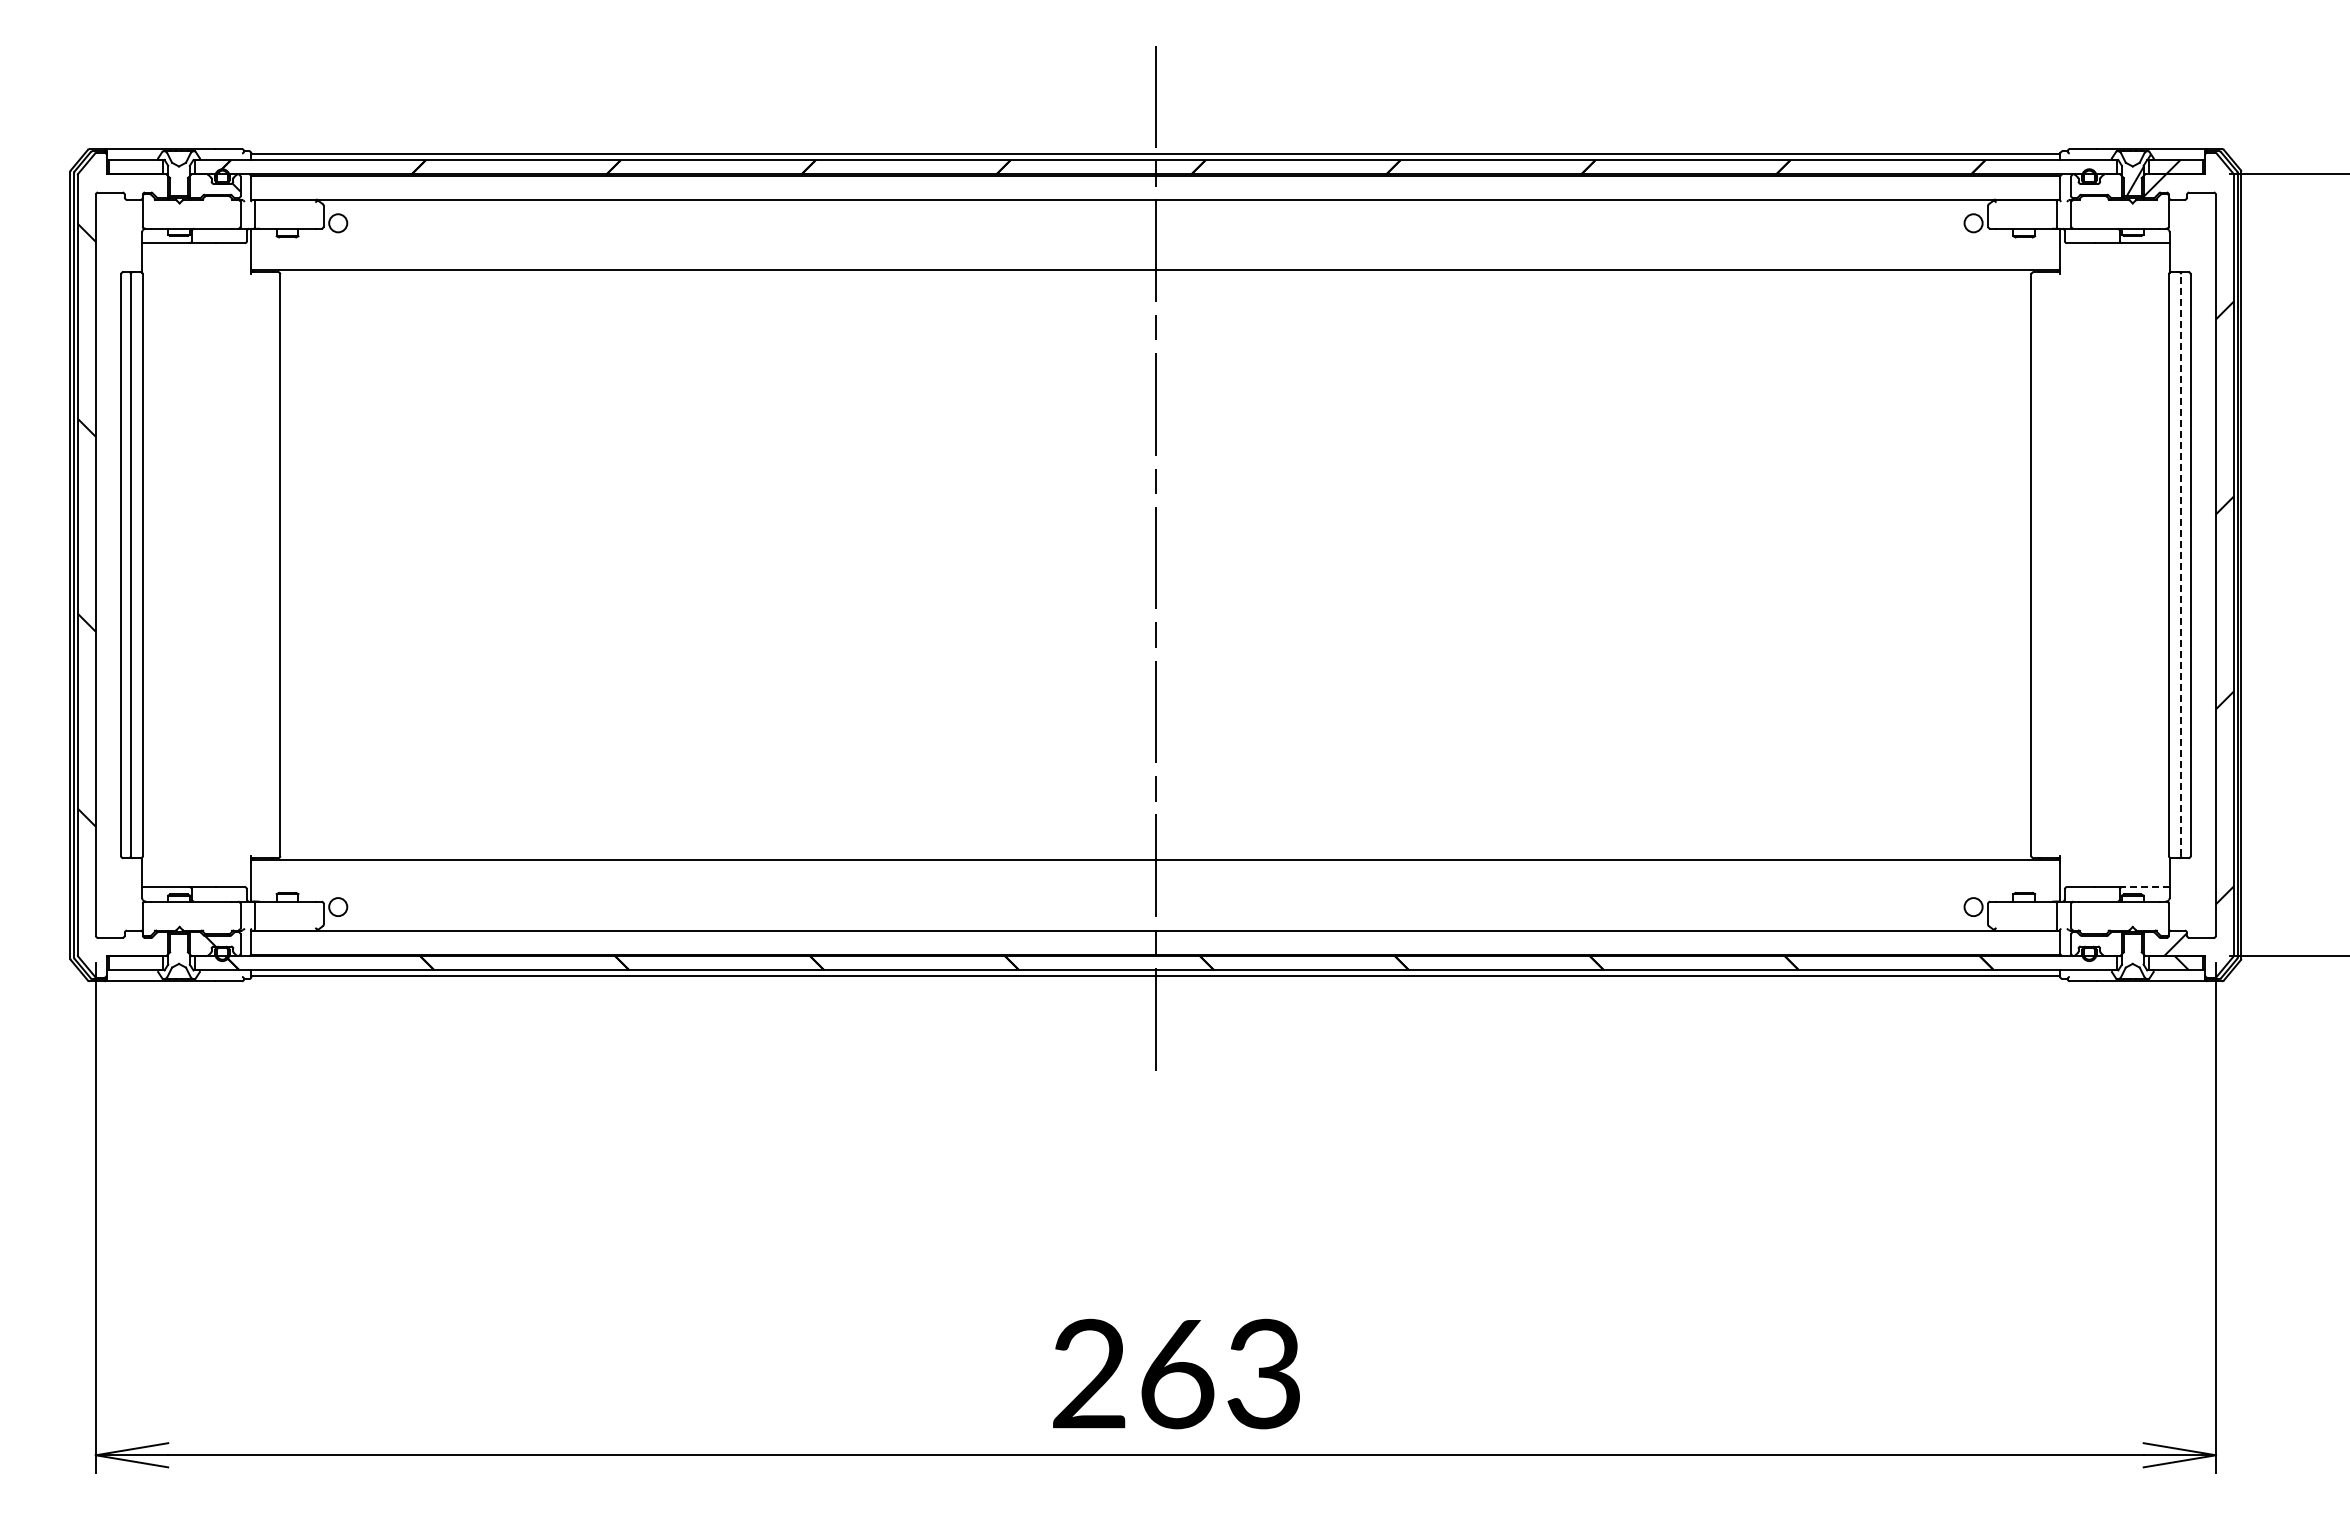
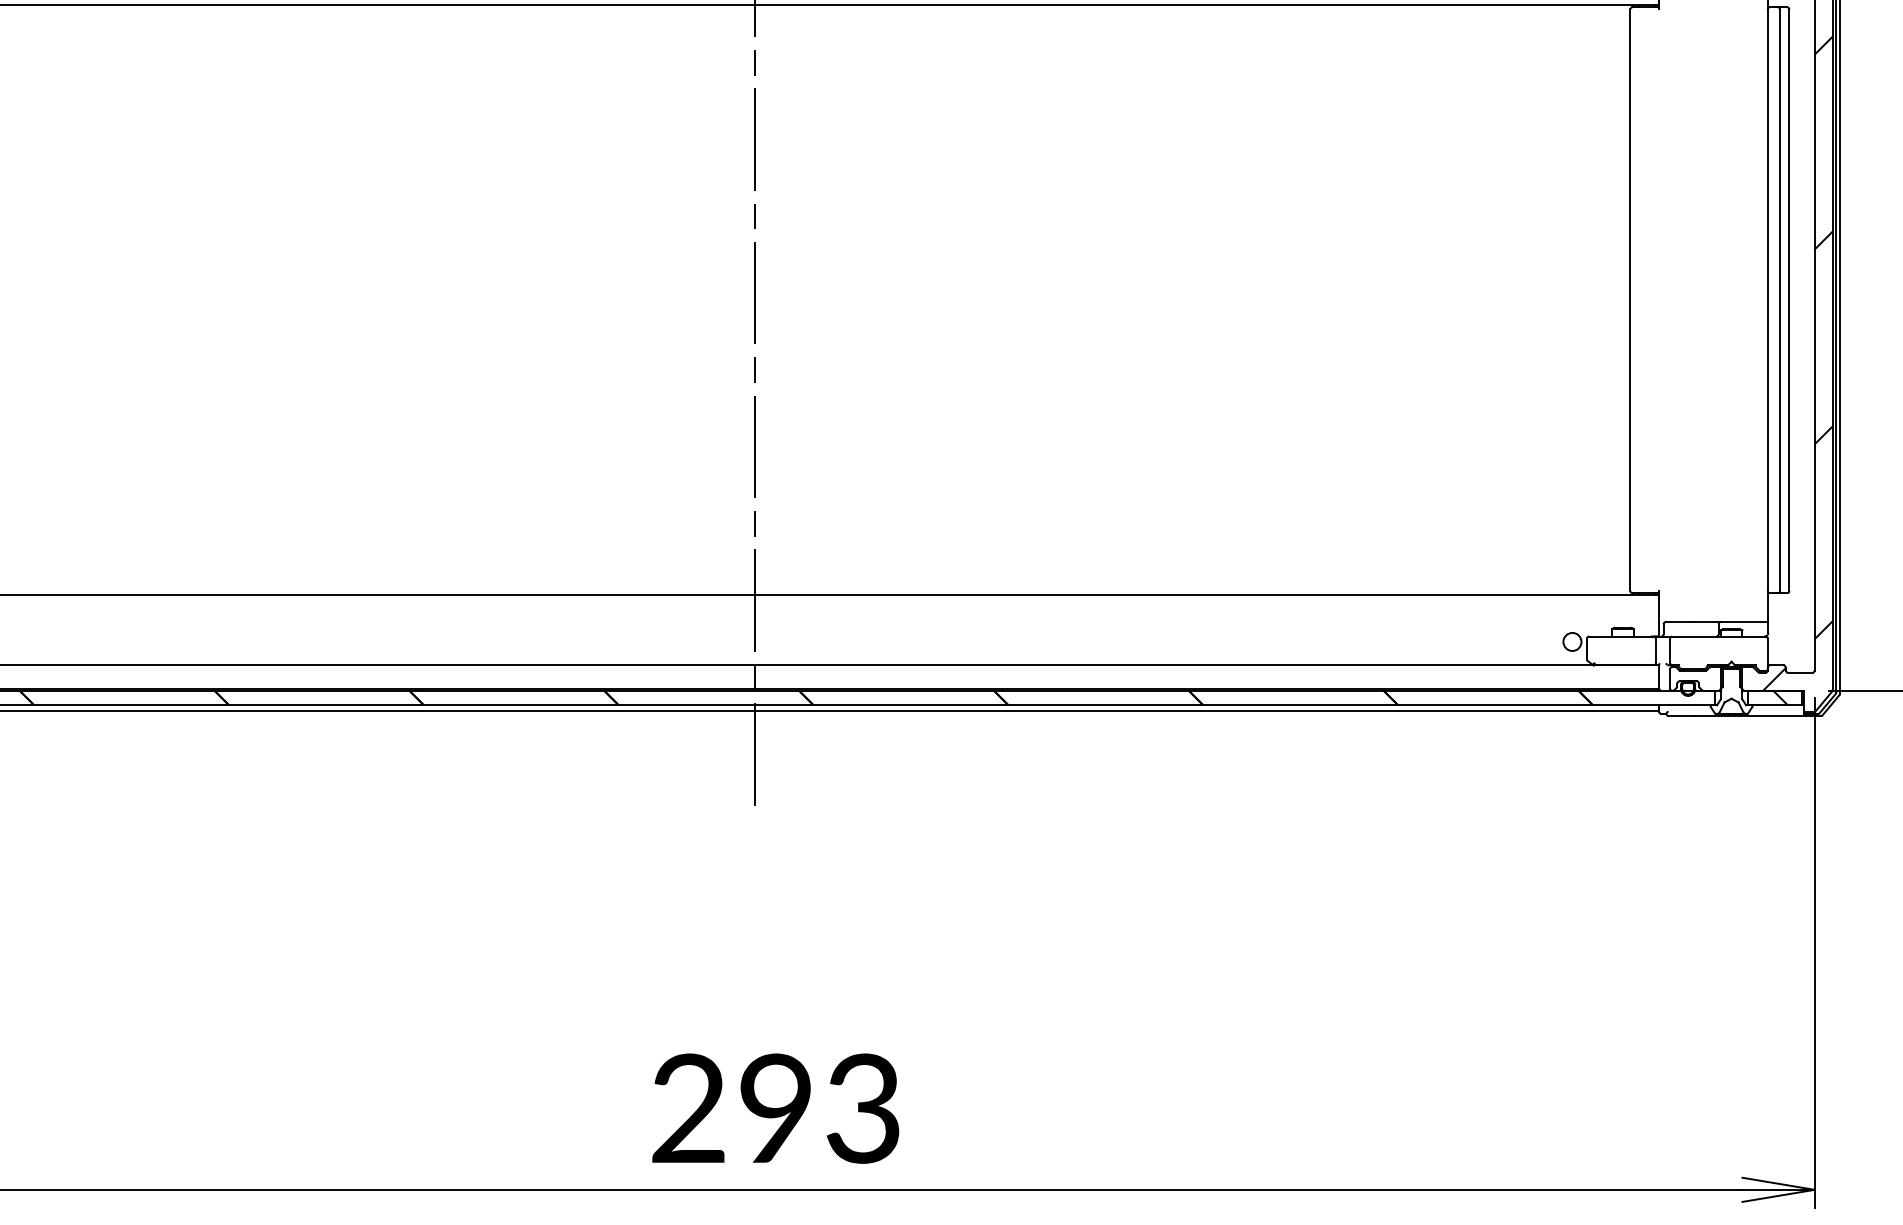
line: (2181, 565) -> (1780, 300), dashed -> solid
line: (2145, 887) -> (1744, 622), dashed -> solid
text: (1177, 1373) -> (776, 1108), 263 -> 293

